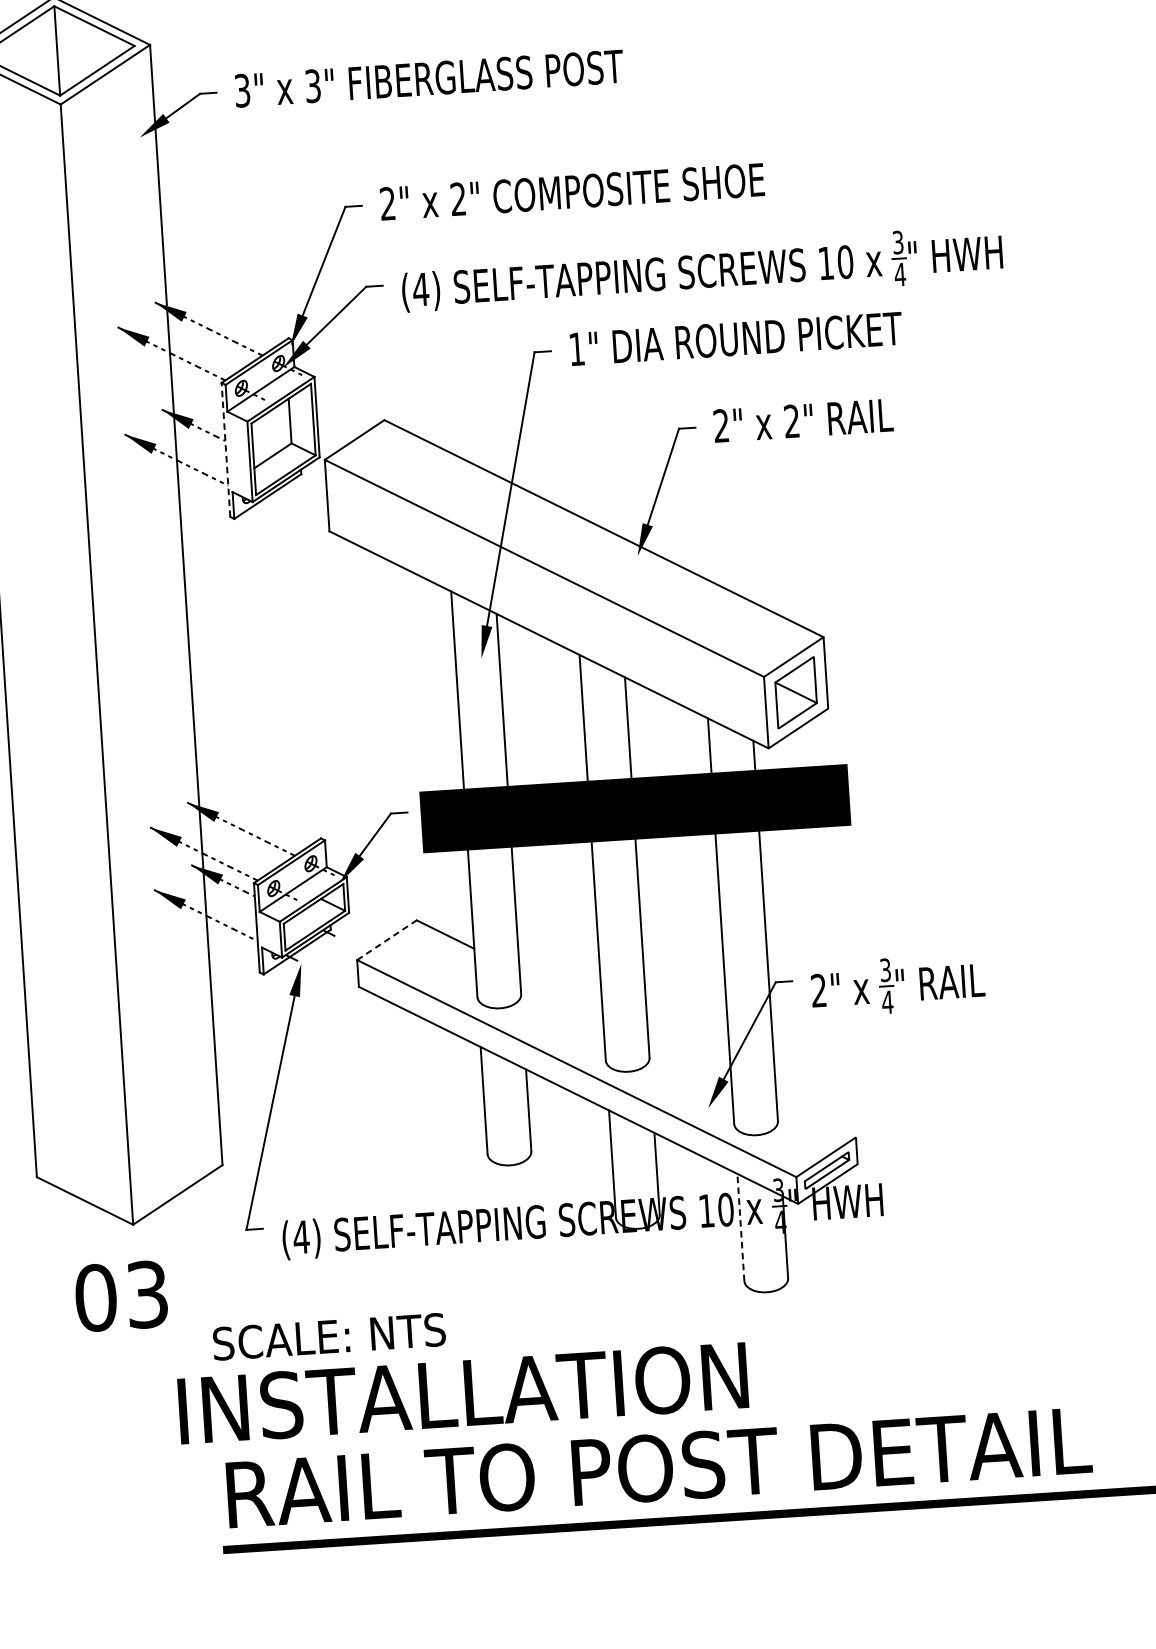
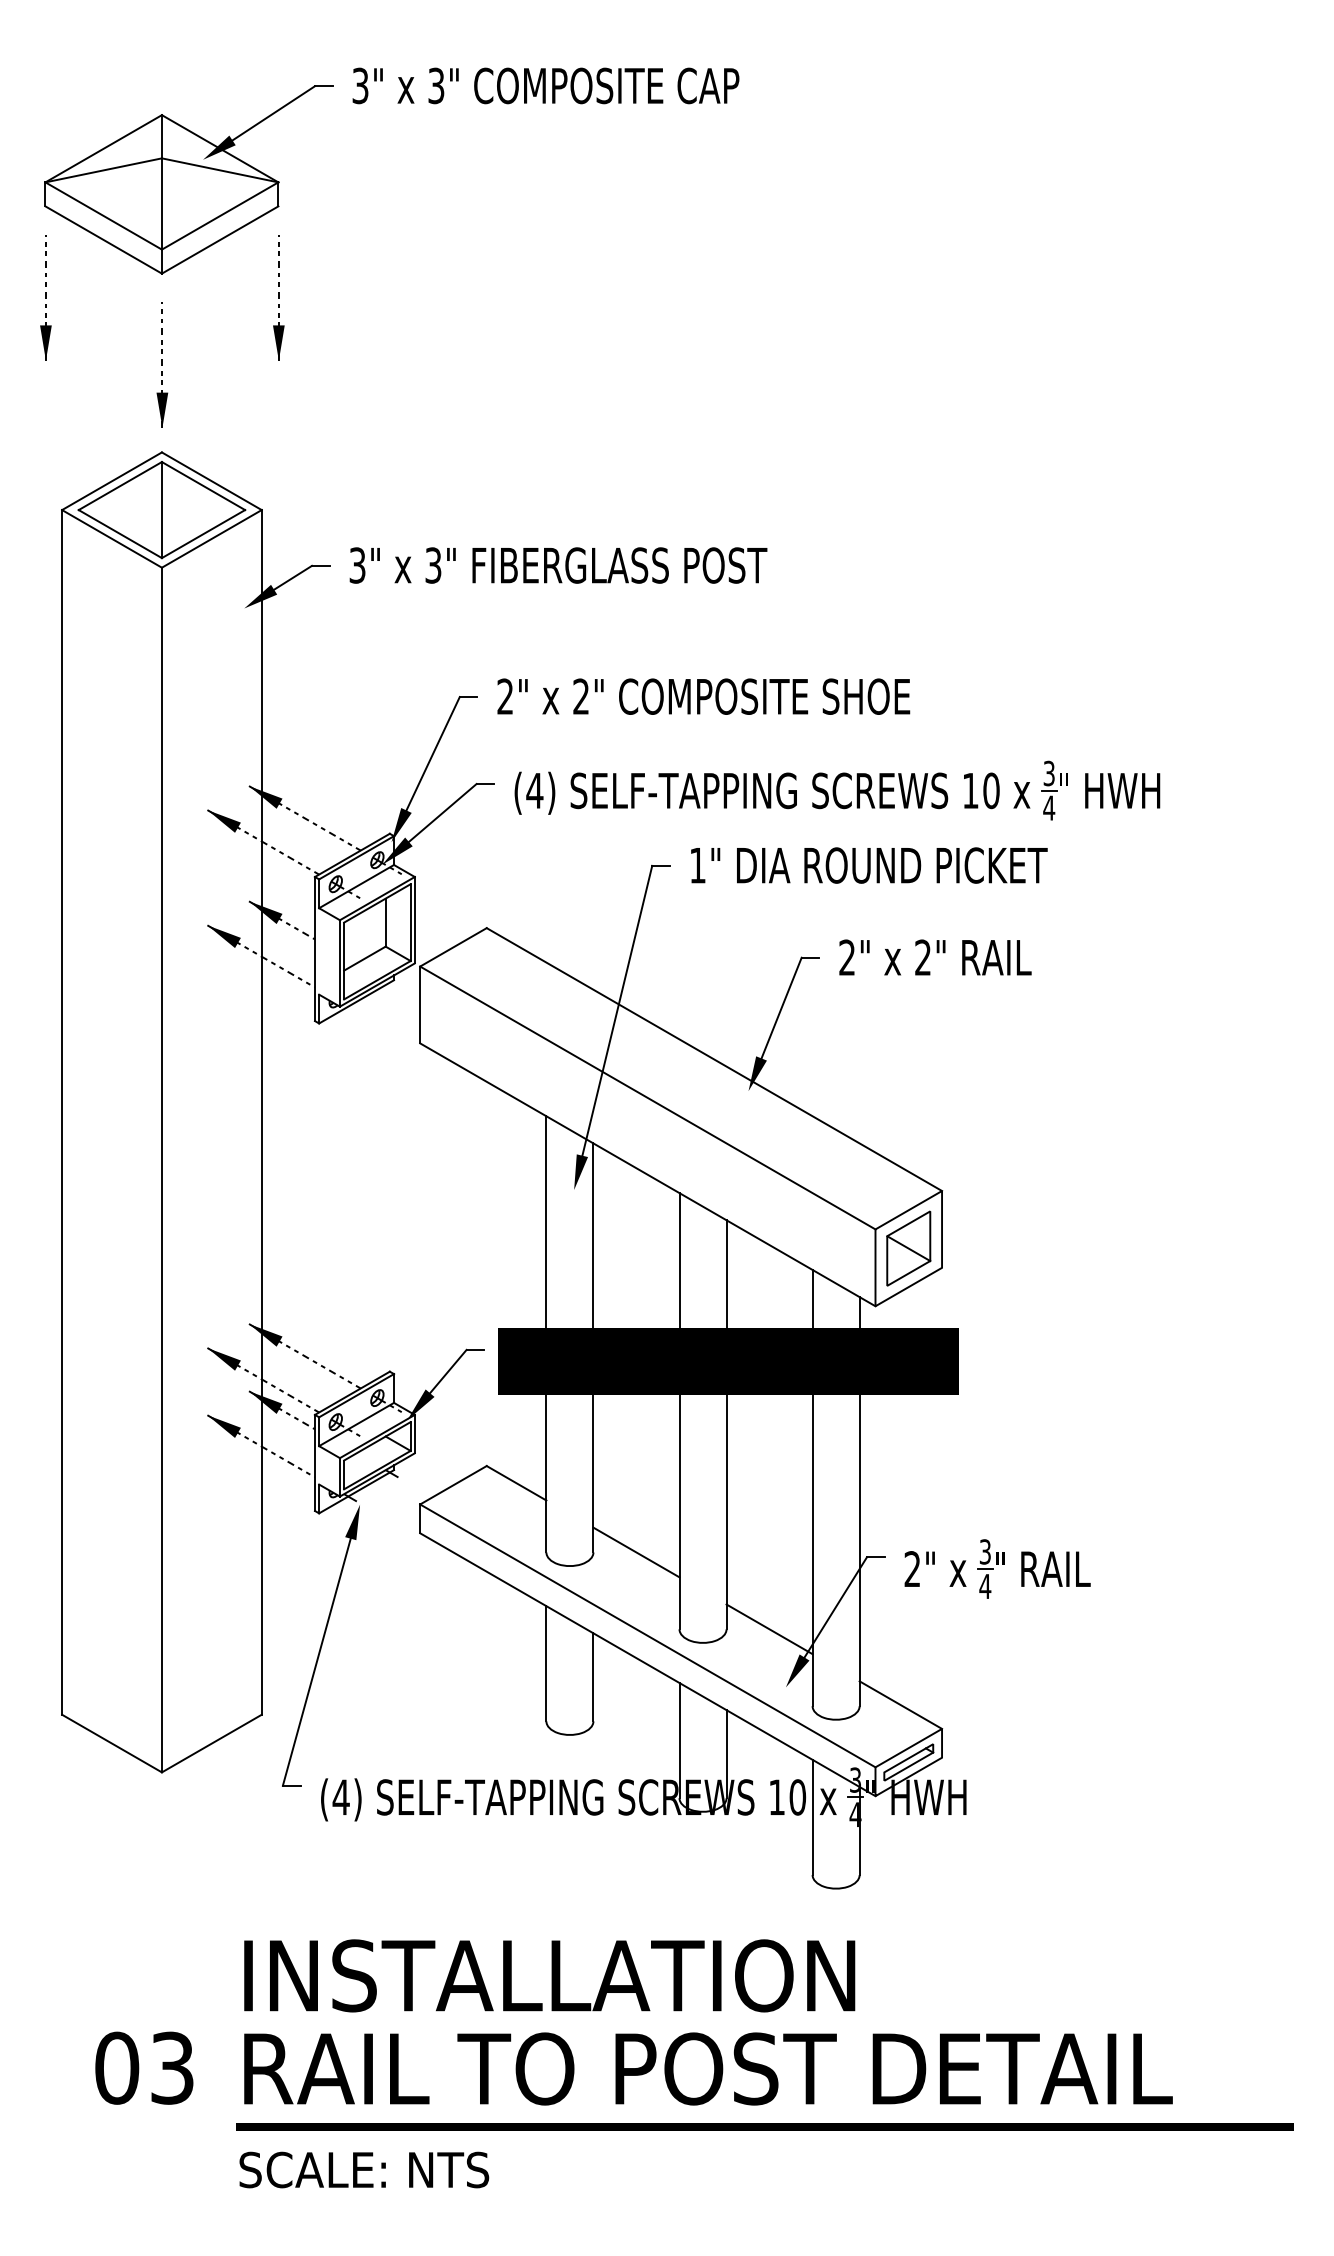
line: (225, 449) -> (314, 948), dashed -> solid
line: (387, 940) -> (453, 1485), dashed -> solid
line: (561, 991) -> (636, 1552), added
line: (689, 1055) -> (769, 1629), added
line: (815, 1117) -> (900, 1704), added
line: (740, 1227) -> (812, 1817), dashed -> solid
text: (121, 1295) -> (144, 2067), moved
text: (329, 1336) -> (364, 2169), moved
text: (462, 1393) -> (549, 1975), moved

